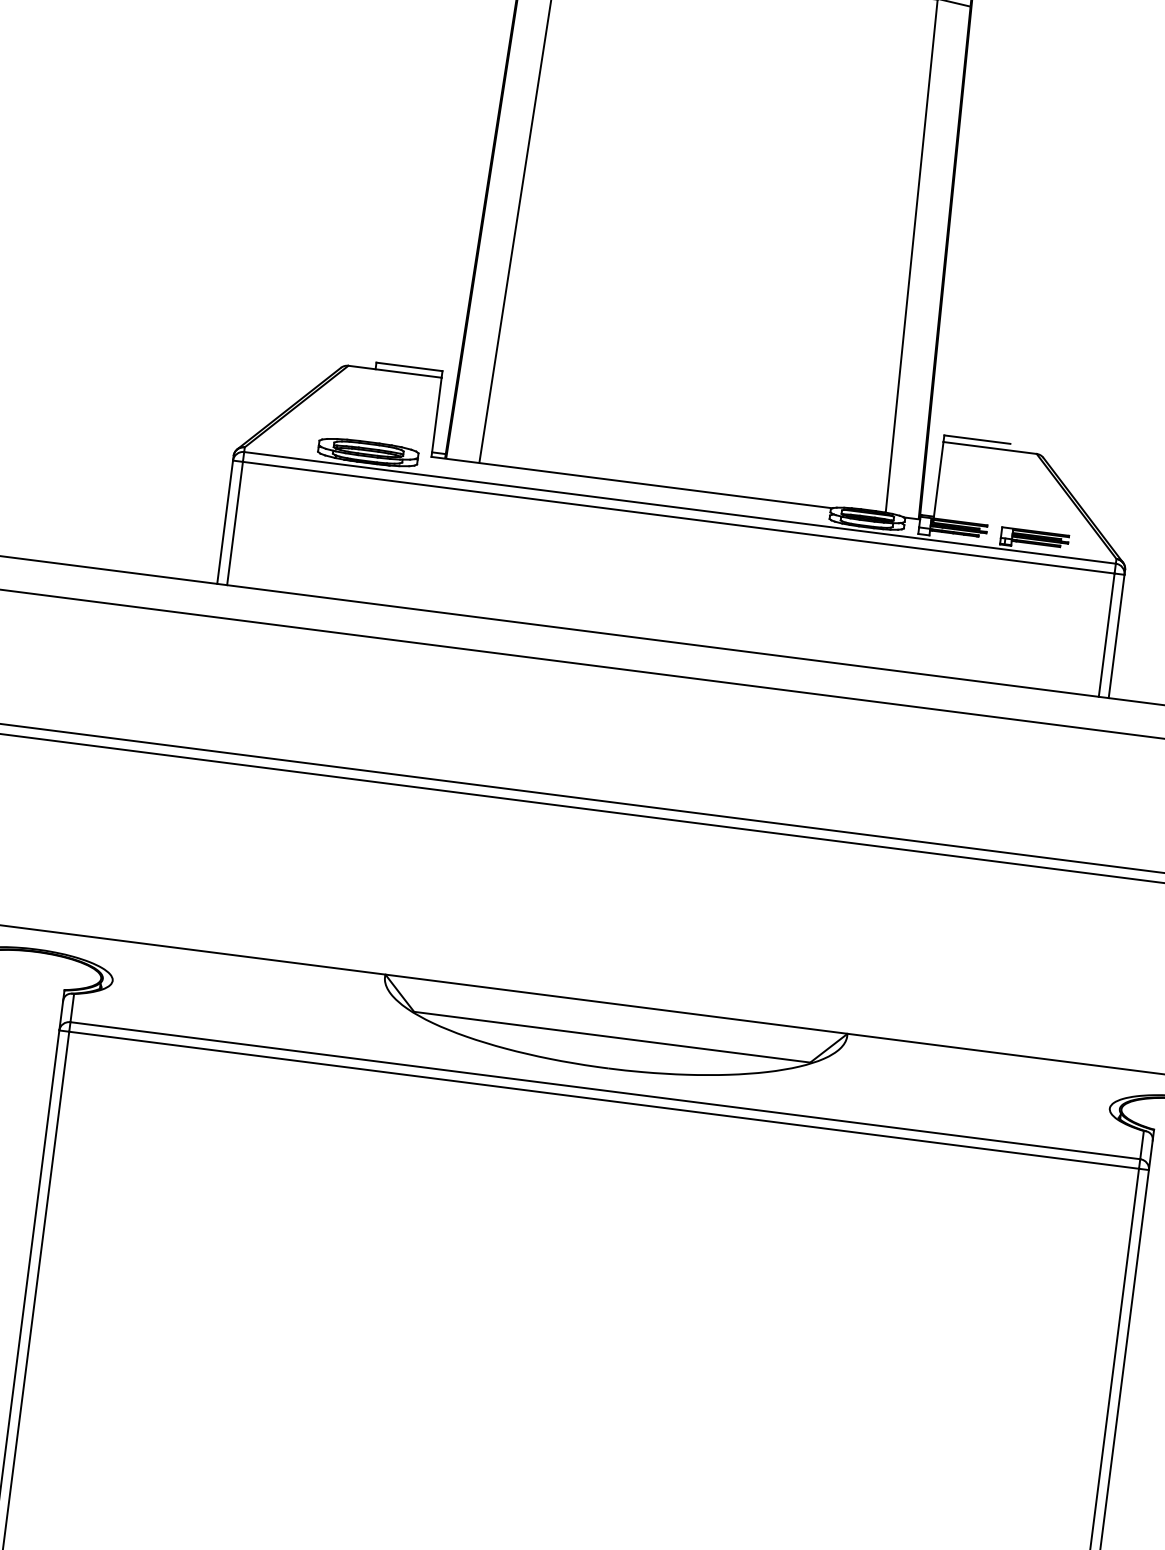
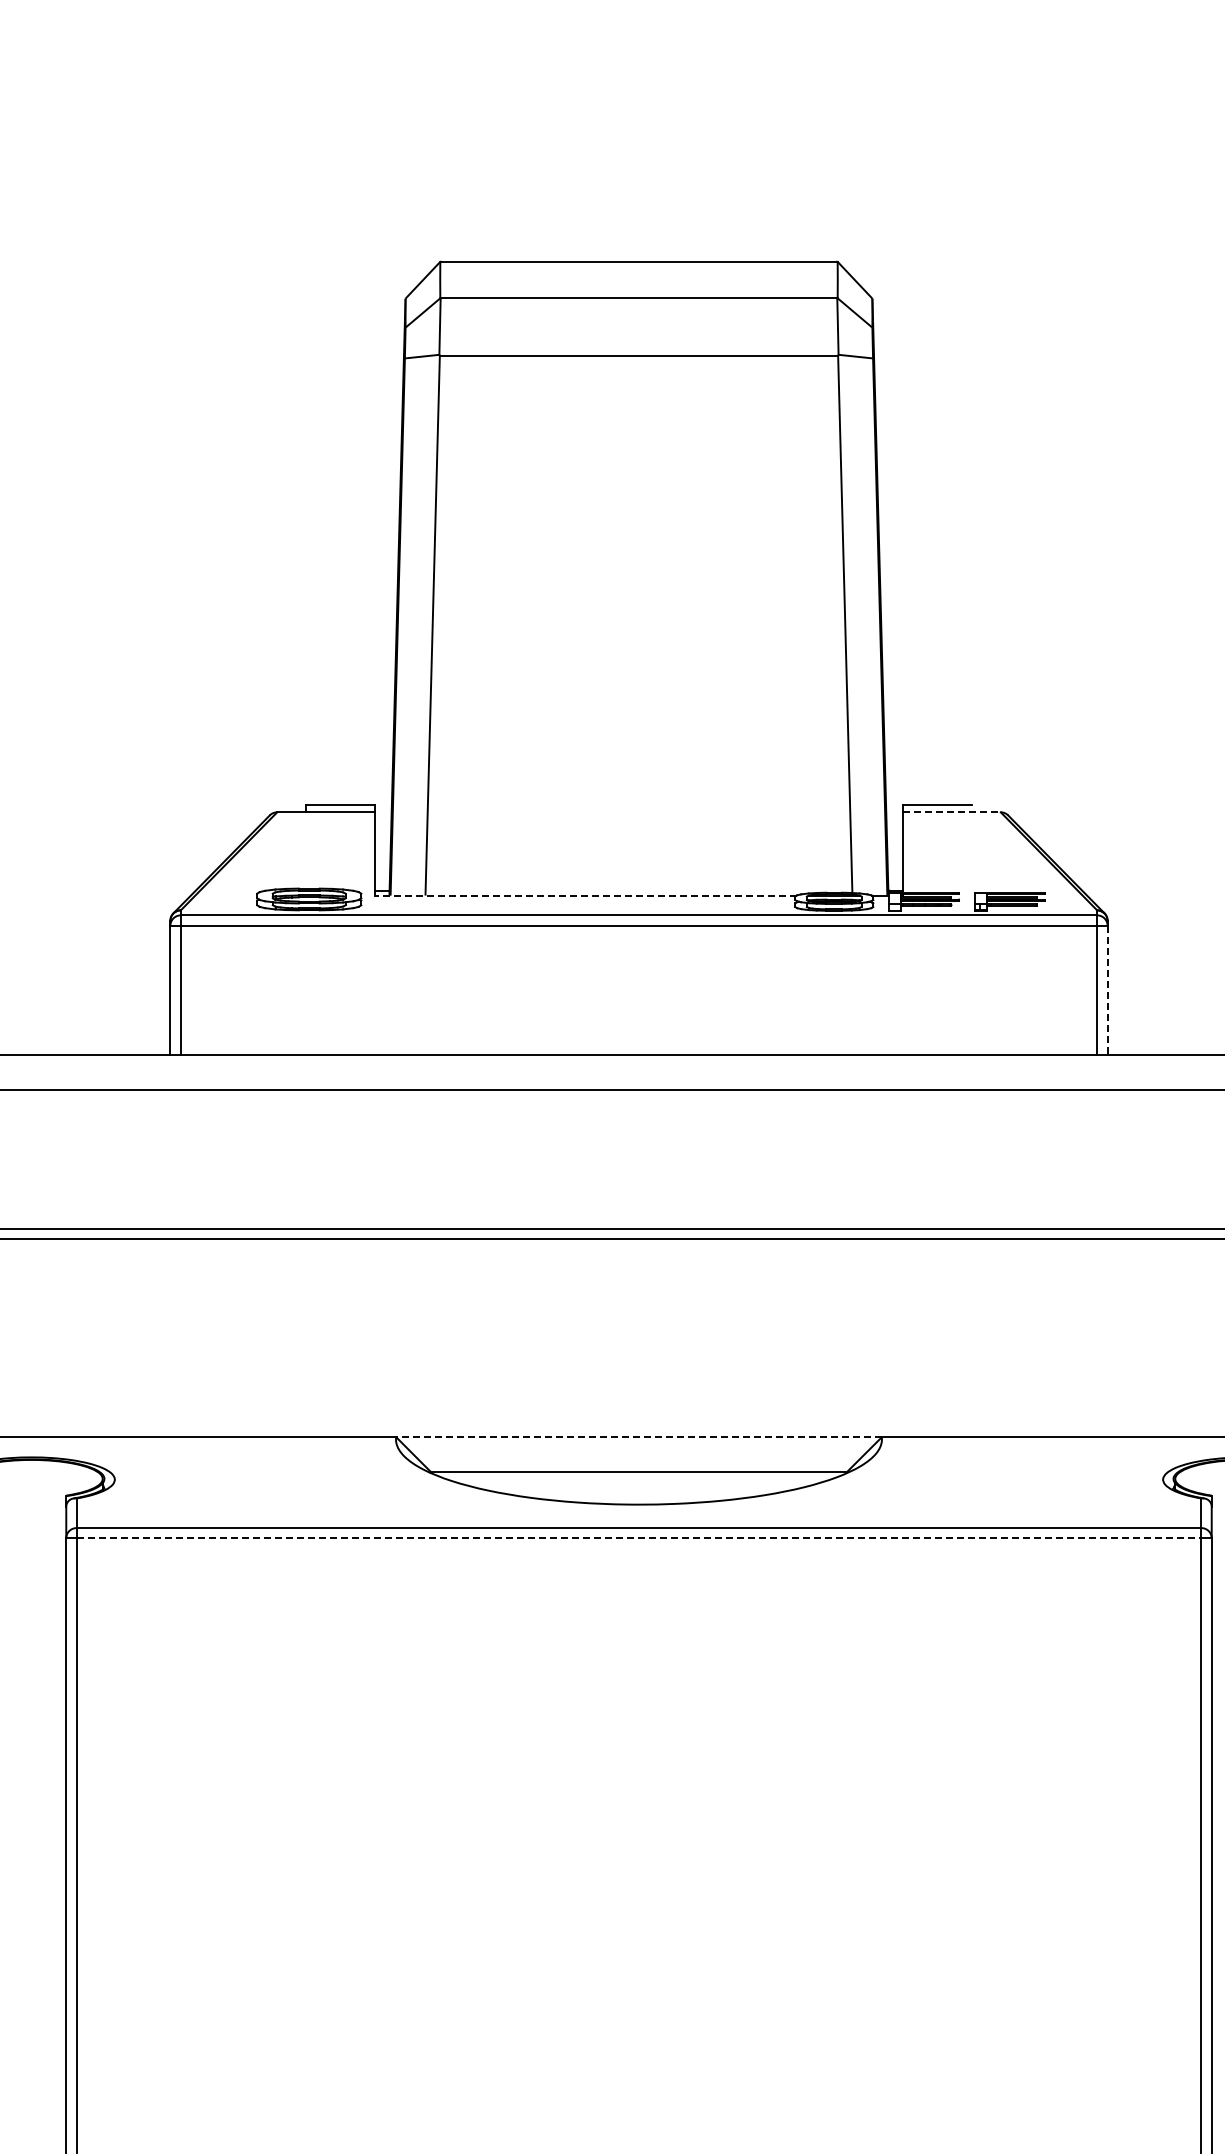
line: (989, 448) -> (951, 812), solid -> dashed
line: (631, 482) -> (585, 895), solid -> dashed
line: (1116, 636) -> (1107, 990), solid -> dashed
line: (616, 1004) -> (639, 1437), solid -> dashed
line: (604, 1100) -> (639, 1538), solid -> dashed

